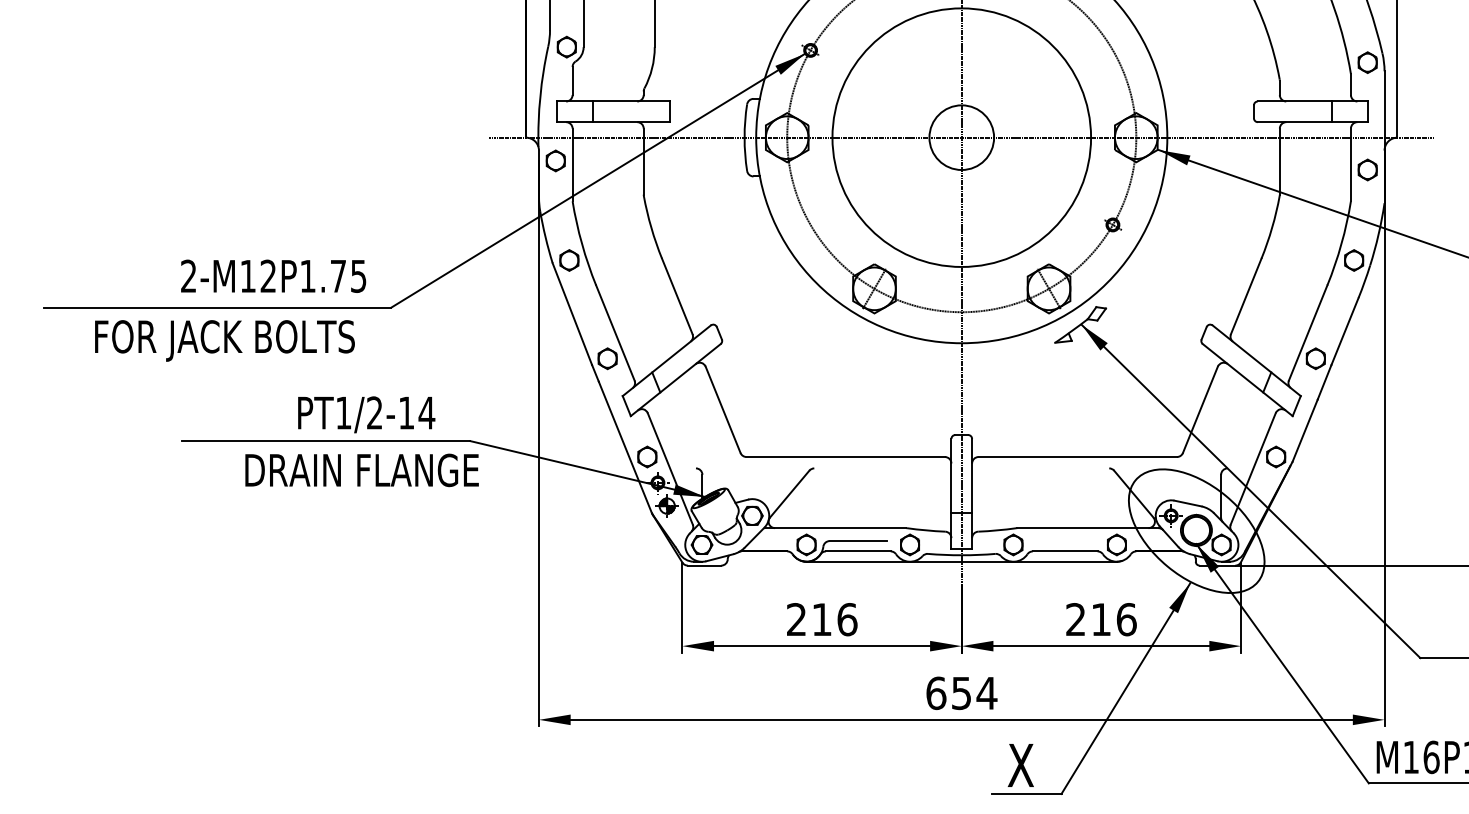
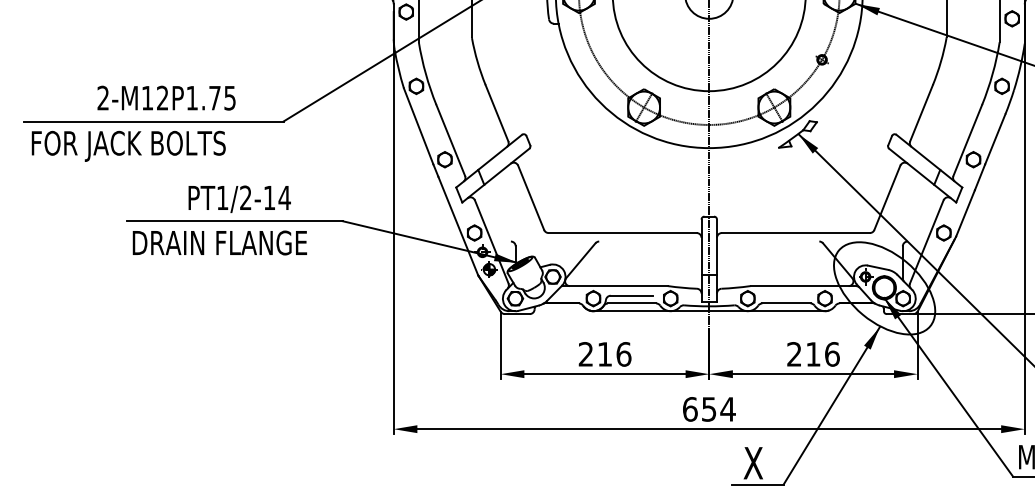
text: (273, 275) -> (166, 97), moved
text: (224, 340) -> (128, 146), moved
text: (366, 414) -> (239, 199), moved
text: (361, 470) -> (219, 243), moved

